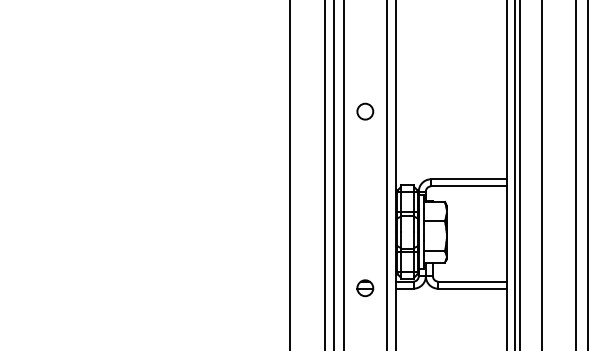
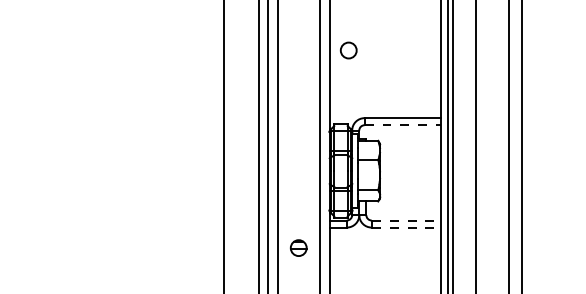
circle: (365, 111) -> (348, 50), moved
line: (469, 186) -> (402, 125), solid -> dashed
line: (472, 281) -> (405, 220), solid -> dashed
part: (365, 288) -> (298, 248), moved
line: (472, 288) -> (405, 227), solid -> dashed

